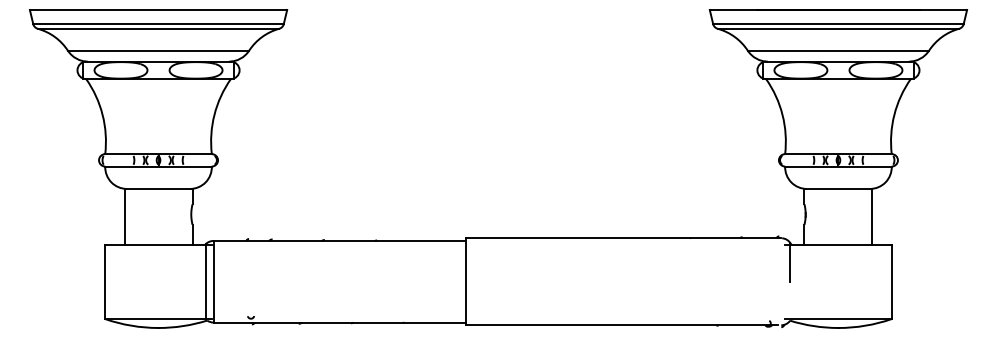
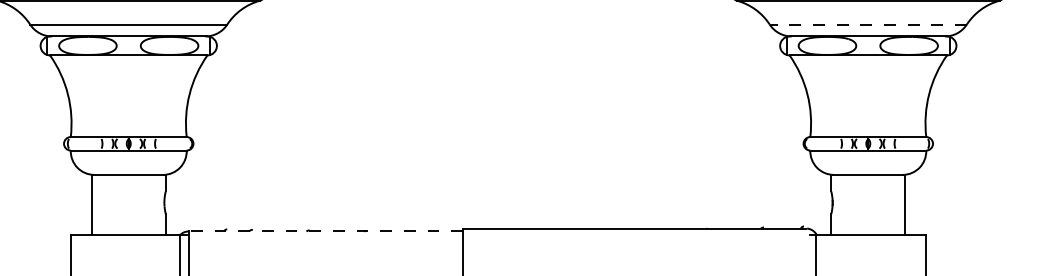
line: (838, 50) -> (868, 24), solid -> dashed
line: (339, 240) -> (325, 230), solid -> dashed

